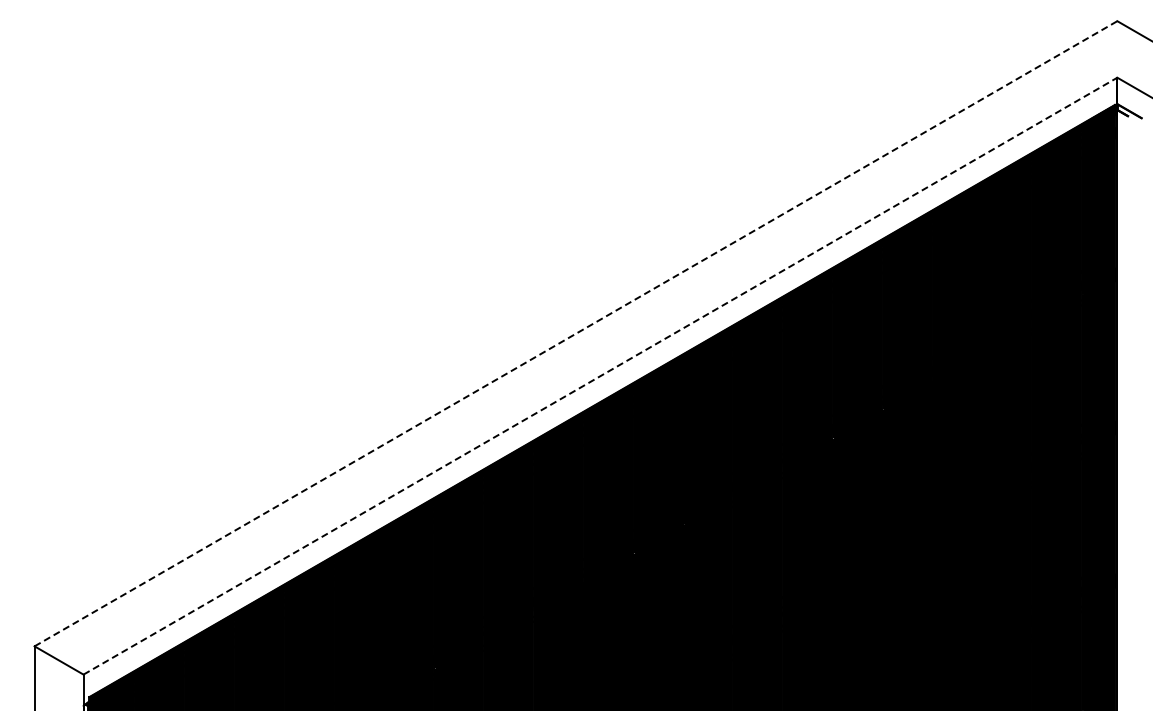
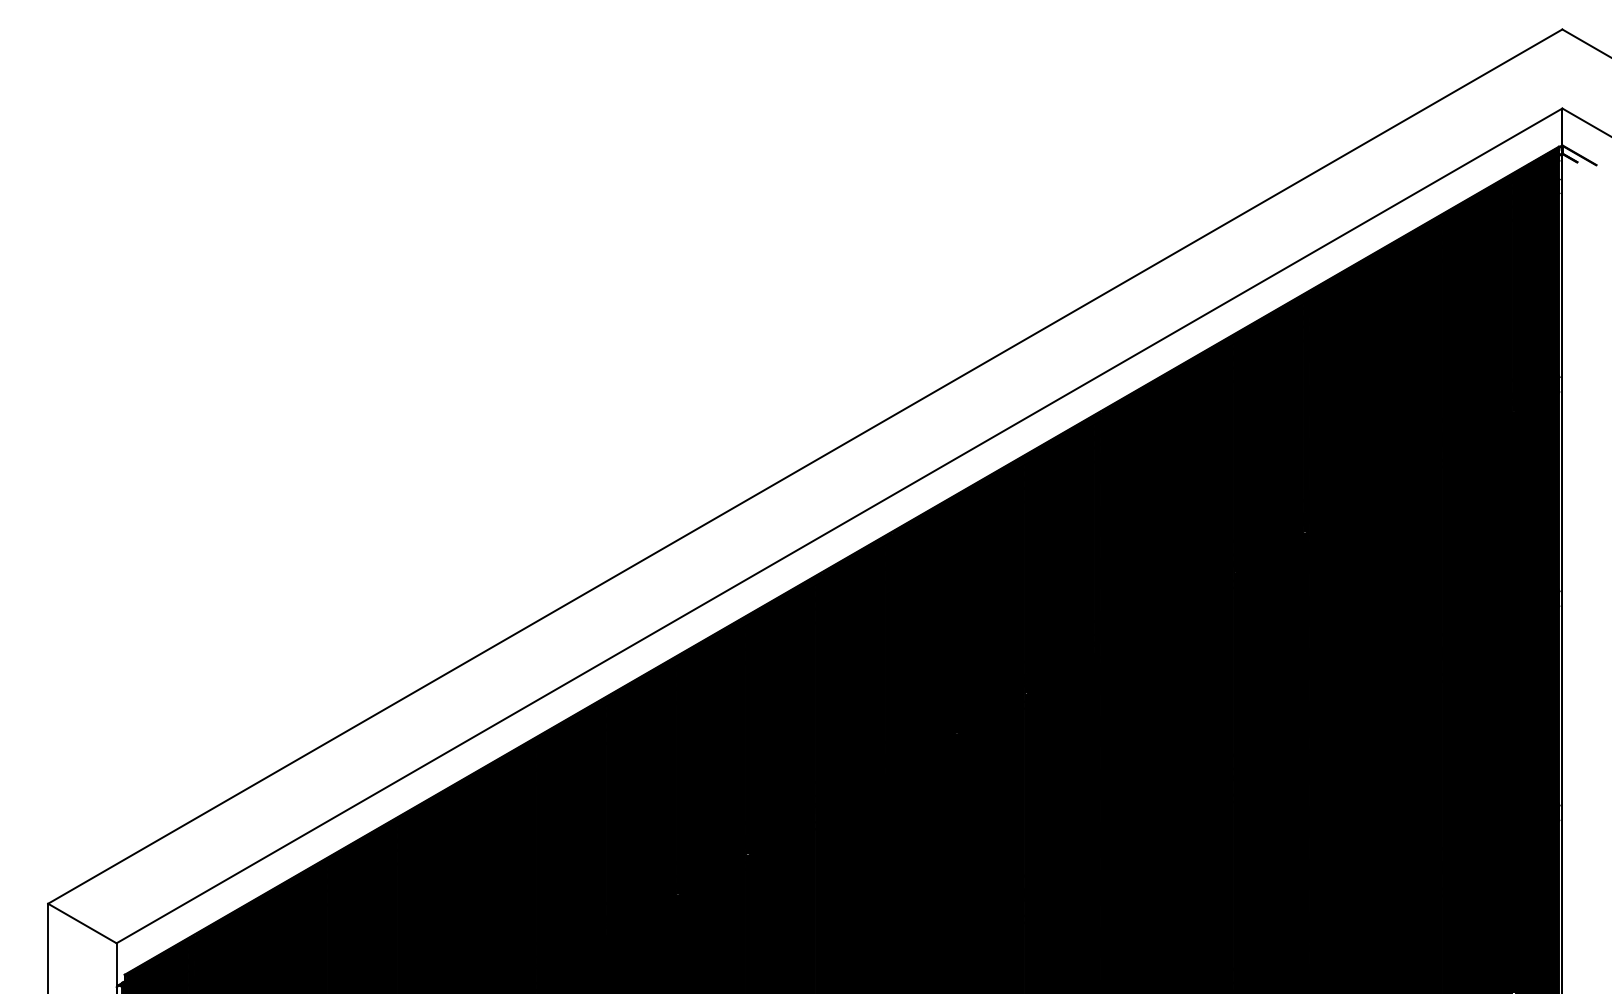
line: (576, 333) -> (806, 466), dashed -> solid
line: (600, 376) -> (839, 526), dashed -> solid

